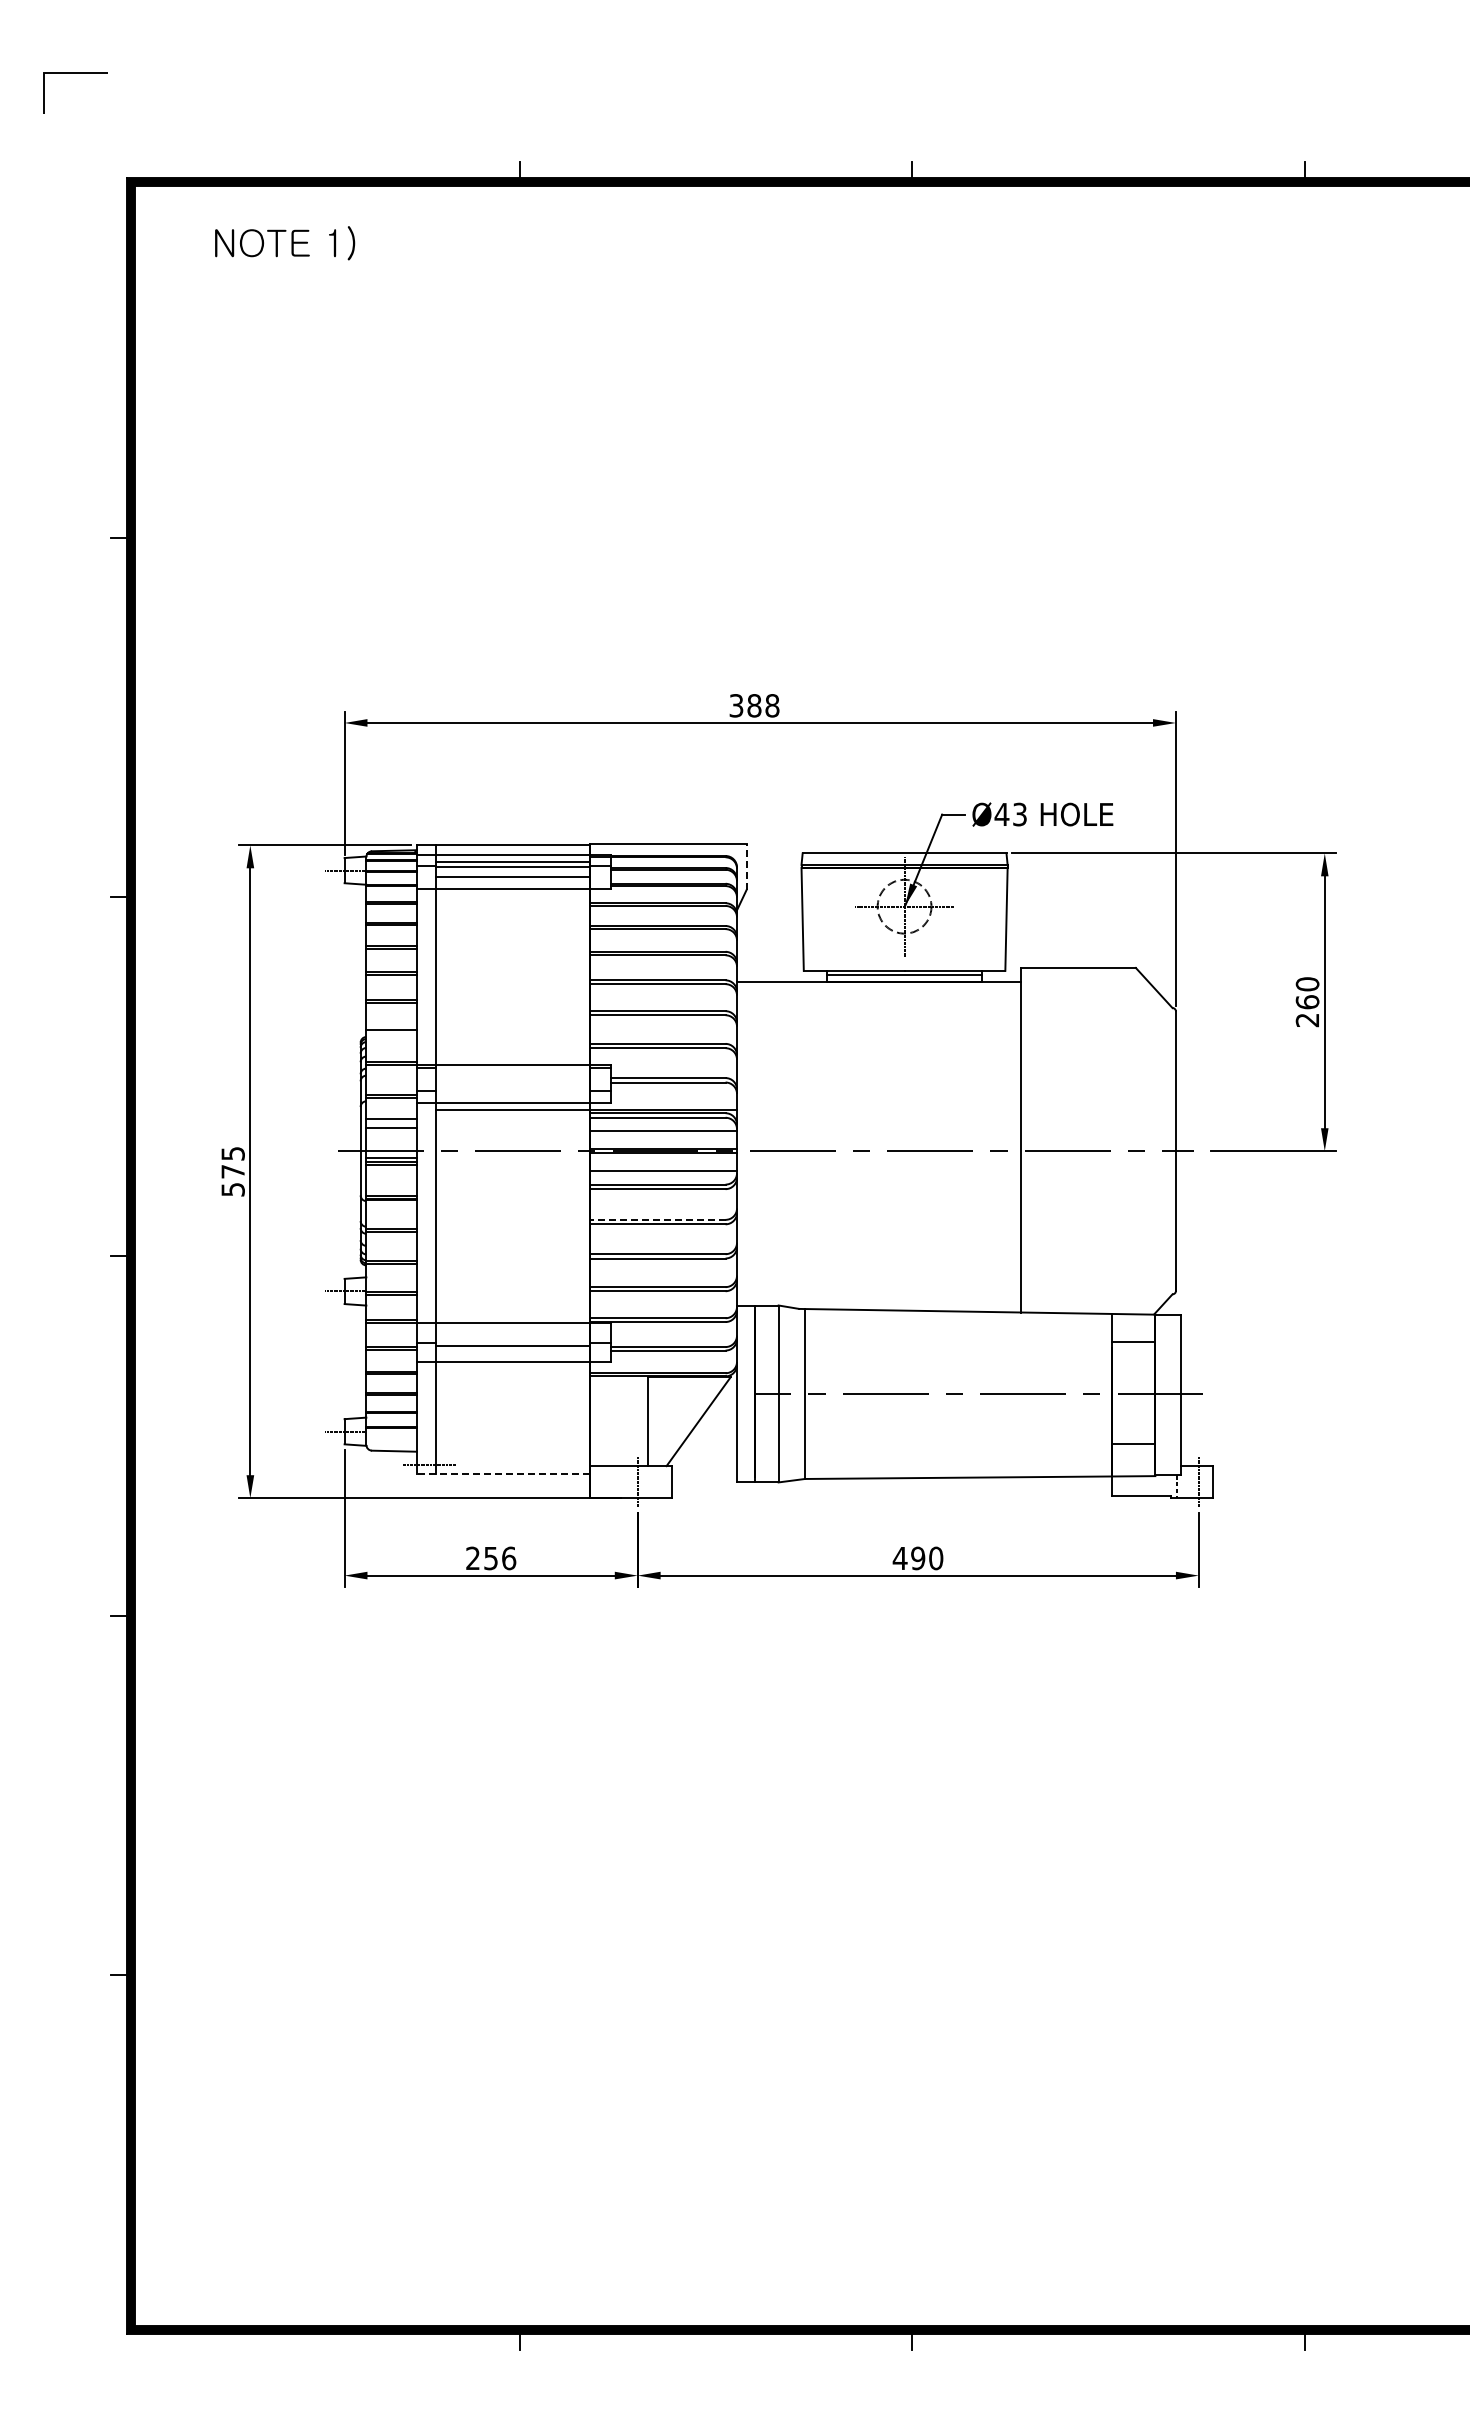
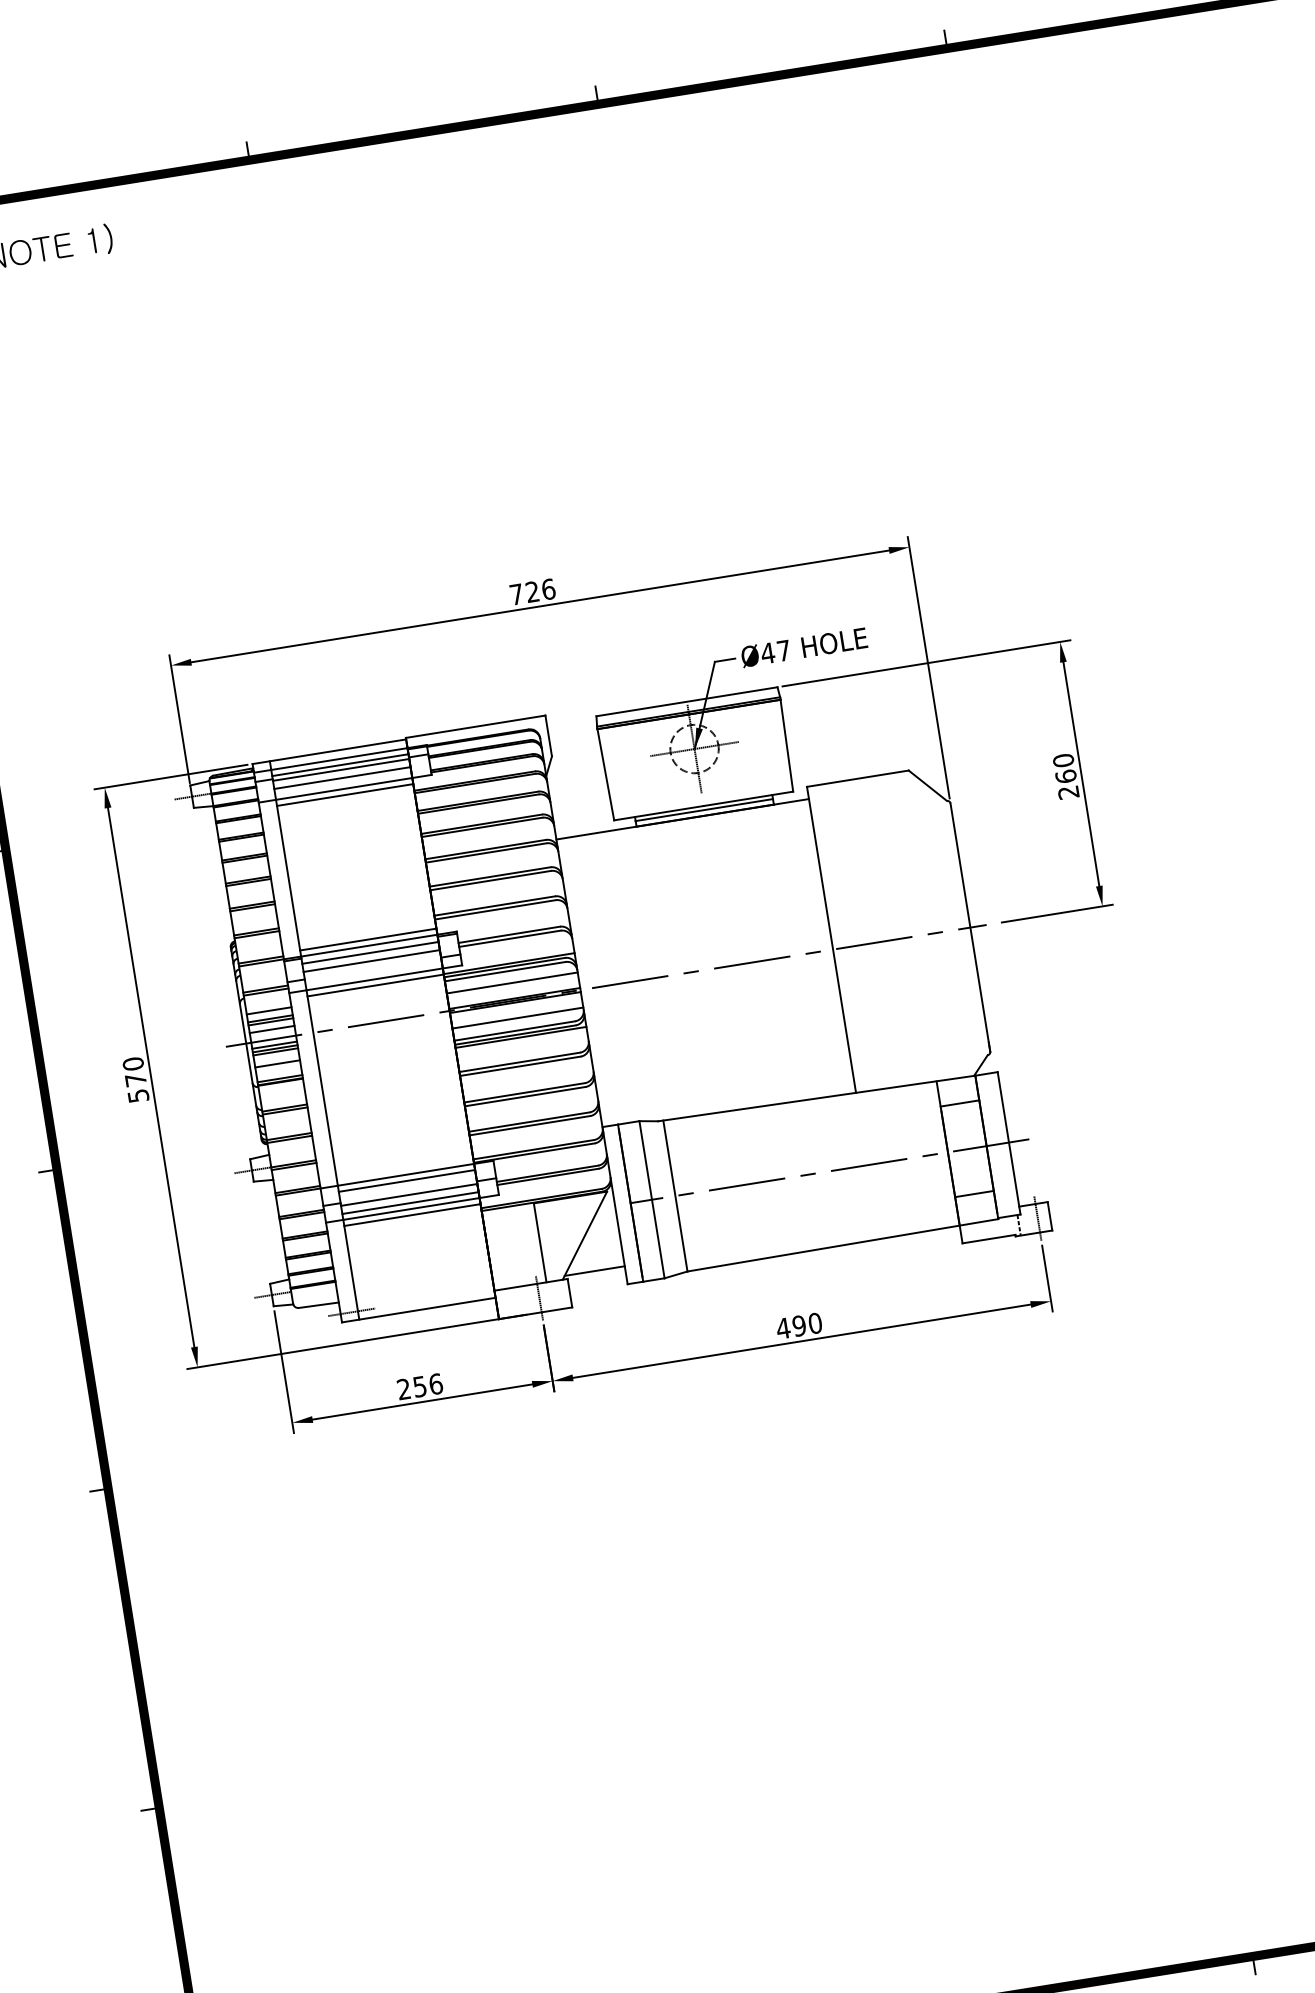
text: (754, 705) -> (532, 591), 388 -> 726
text: (1019, 814) -> (783, 650), Ø43 -> Ø47
line: (746, 866) -> (548, 735), dashed -> solid
line: (512, 895) -> (344, 794), added
line: (391, 1033) -> (256, 934), added
line: (512, 1058) -> (367, 939), added
line: (512, 1073) -> (370, 952), added
line: (512, 1082) -> (371, 960), added
line: (391, 1131) -> (270, 1021), added
line: (391, 1140) -> (272, 1029), added
text: (232, 1153) -> (132, 1063), 575 -> 570
line: (391, 1179) -> (277, 1064), added
line: (663, 1192) -> (521, 1037), added
line: (657, 1219) -> (519, 1062), dashed -> solid
line: (512, 1330) -> (406, 1181), added
line: (512, 1355) -> (410, 1203), added
line: (512, 1368) -> (412, 1214), added
line: (703, 1462) -> (595, 1271), added
line: (502, 1474) -> (418, 1310), dashed -> solid

